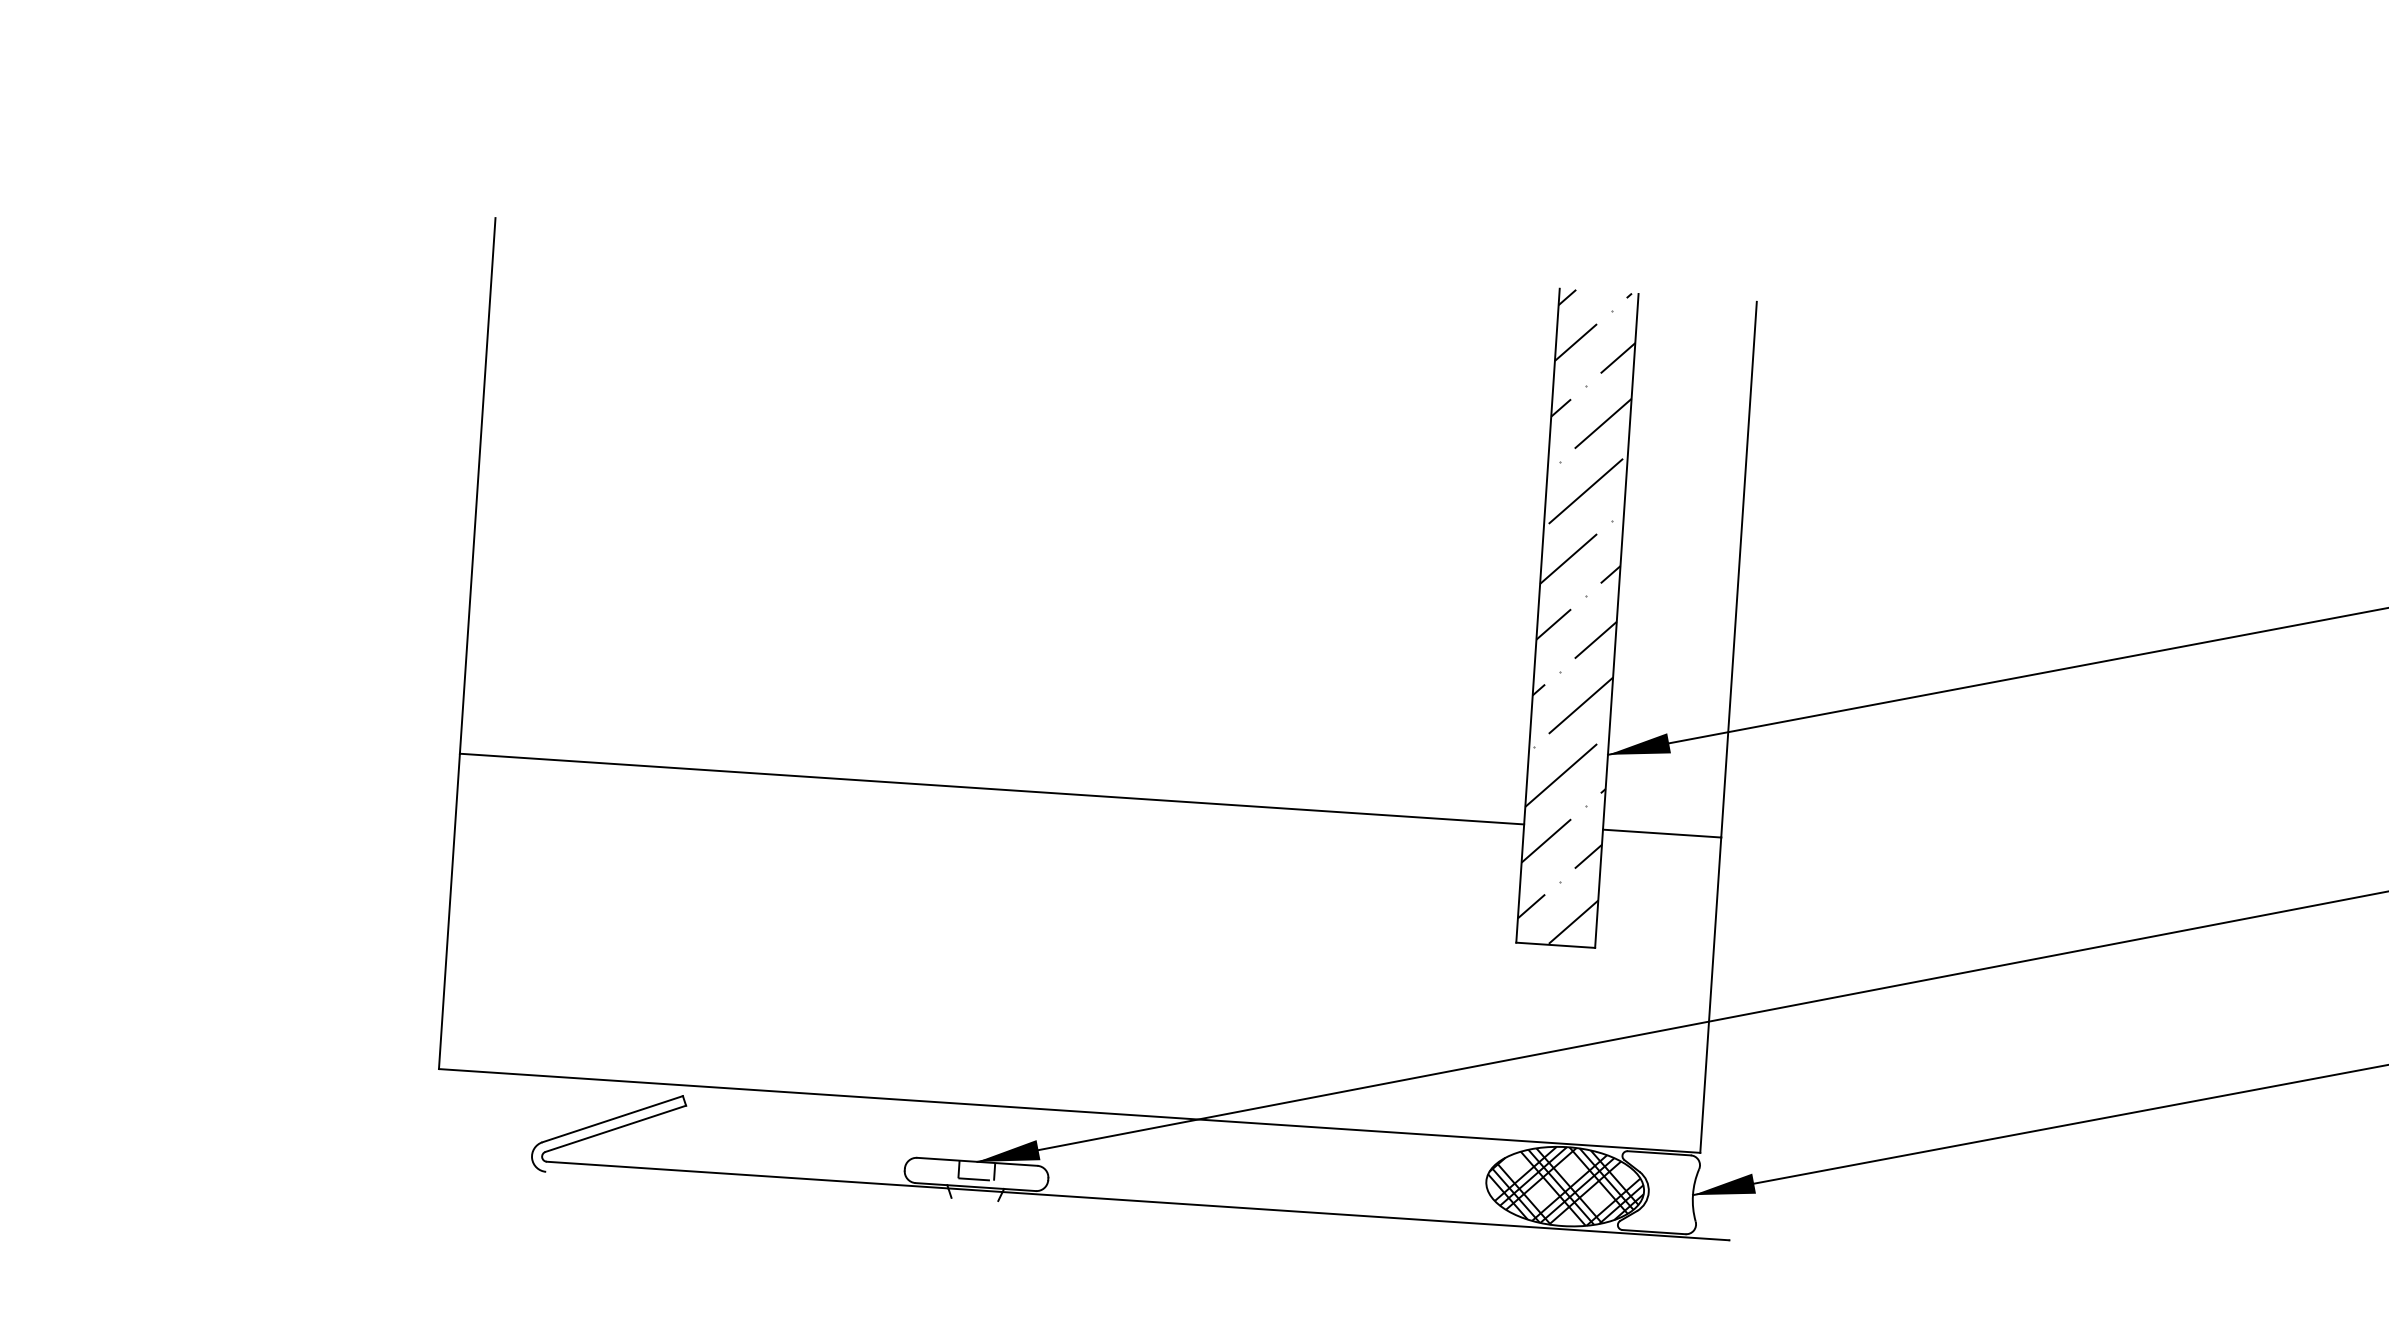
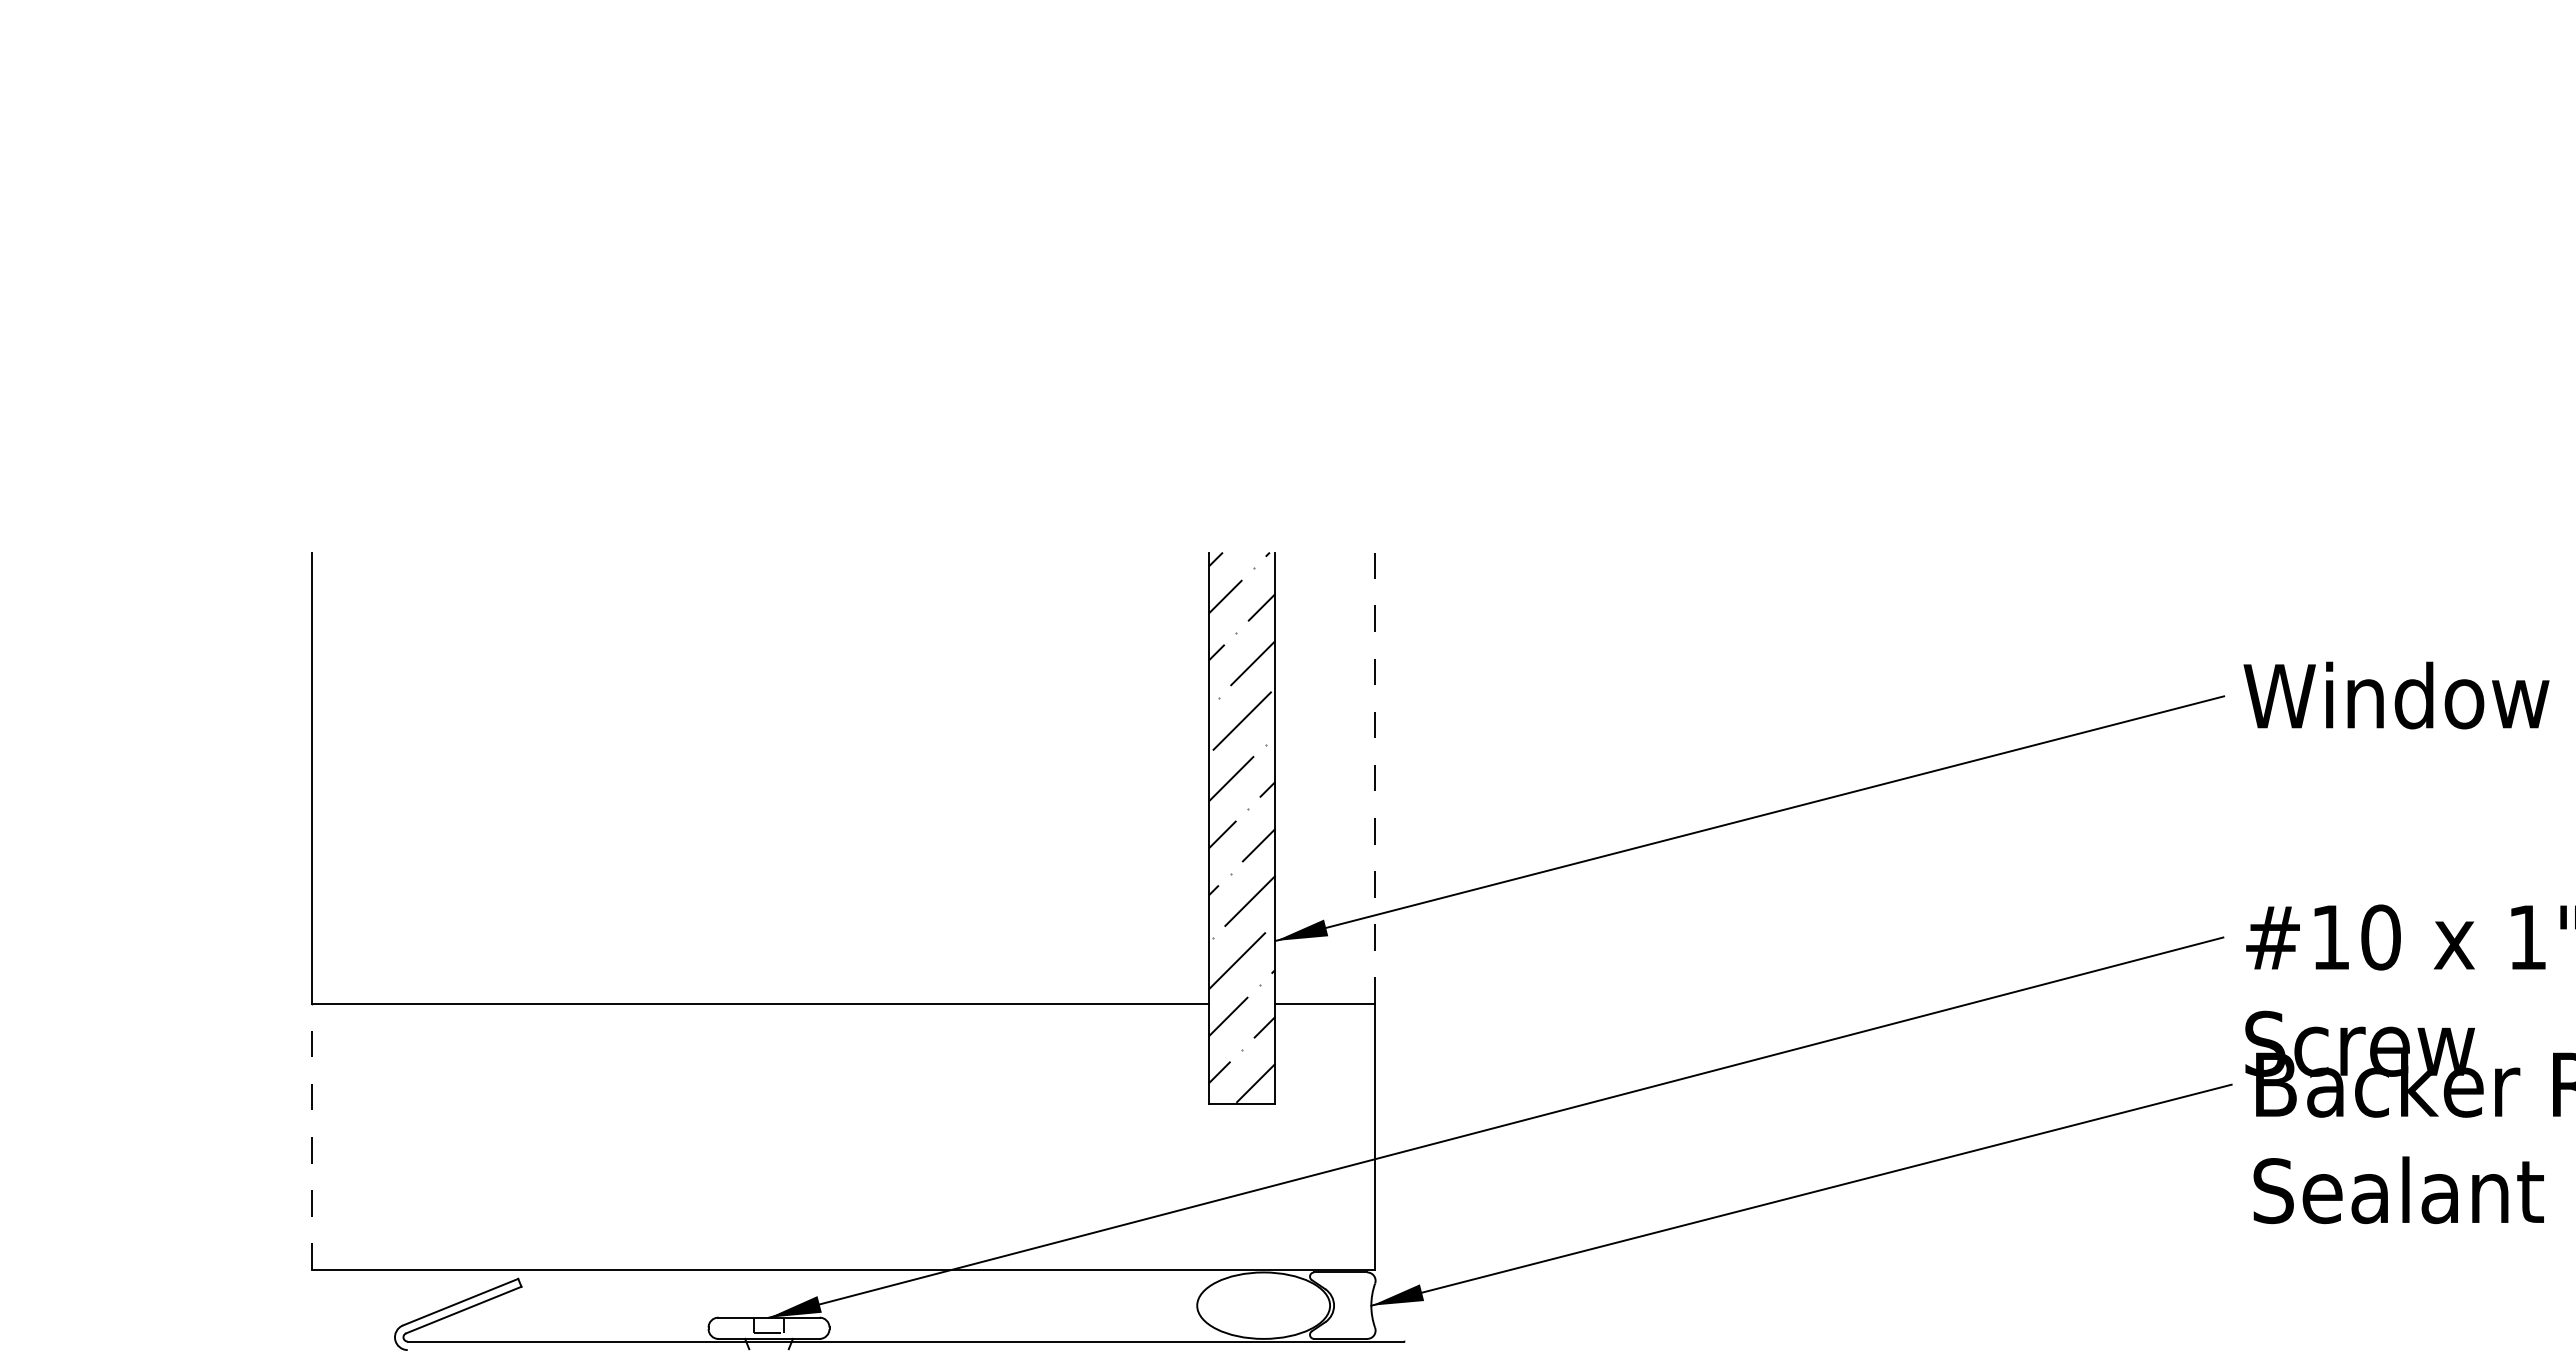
line: (1739, 569) -> (1375, 778), solid -> dashed
line: (449, 910) -> (312, 1136), solid -> dashed
hatch: (1565, 1186) -> (1263, 1305), removed

